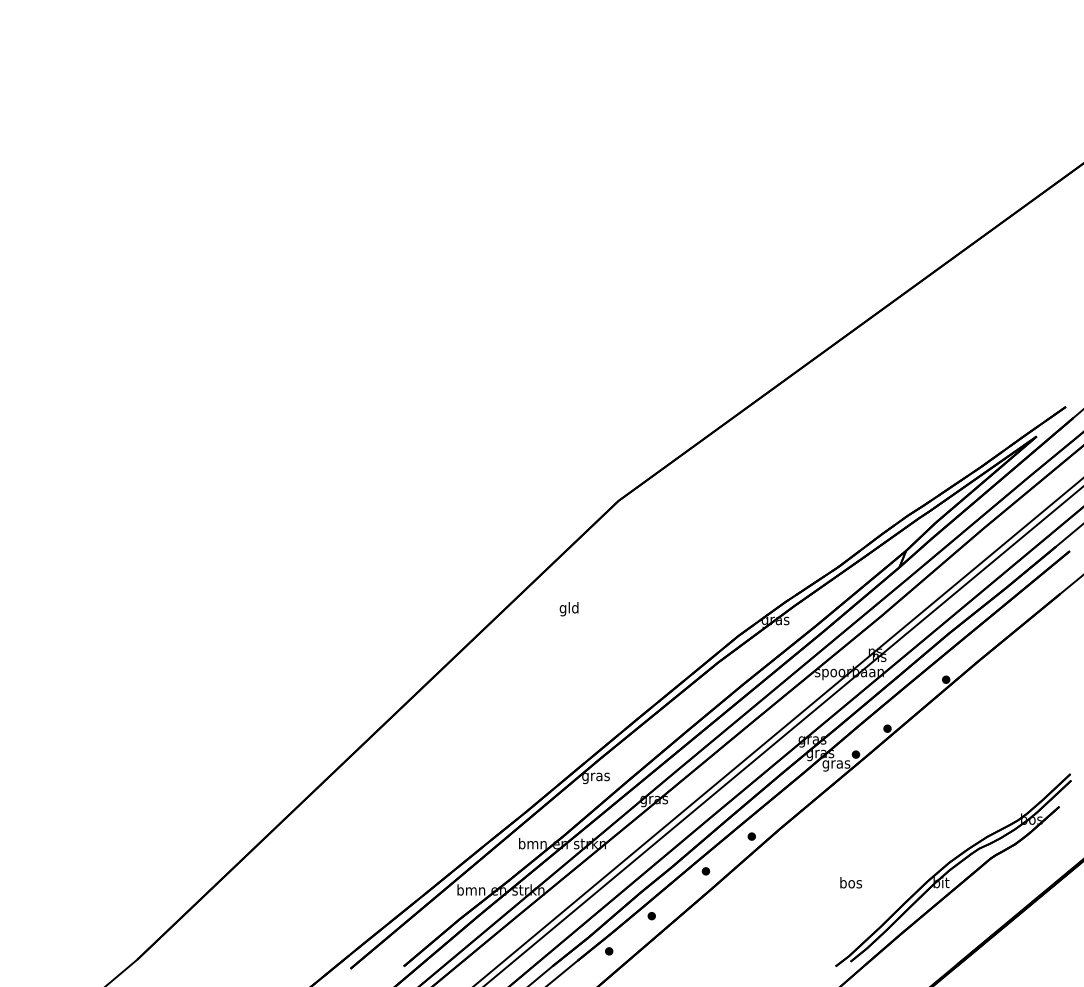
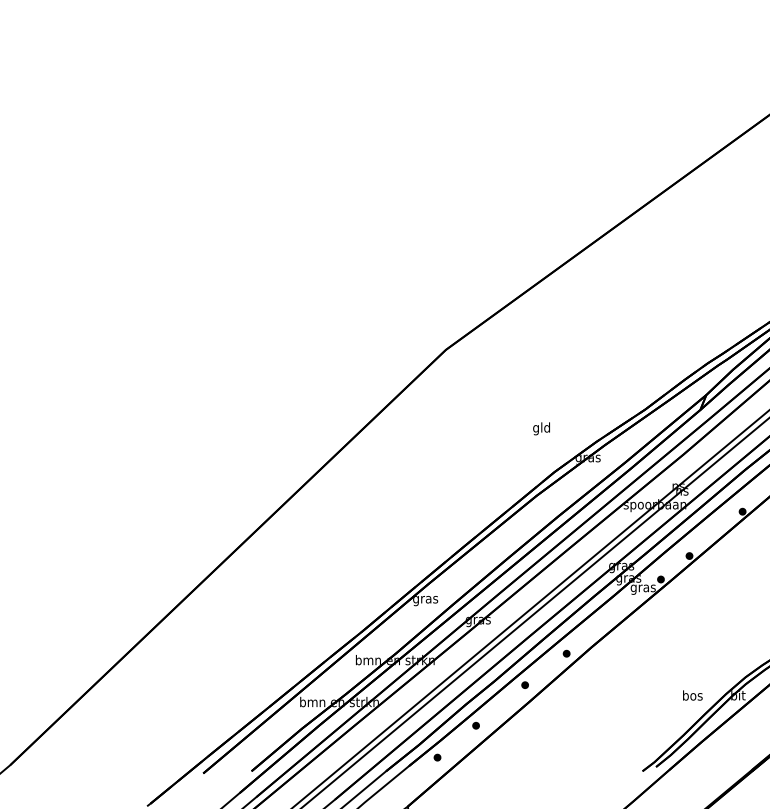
text: (568, 609) -> (541, 429), moved
text: (850, 882) -> (692, 695), moved

